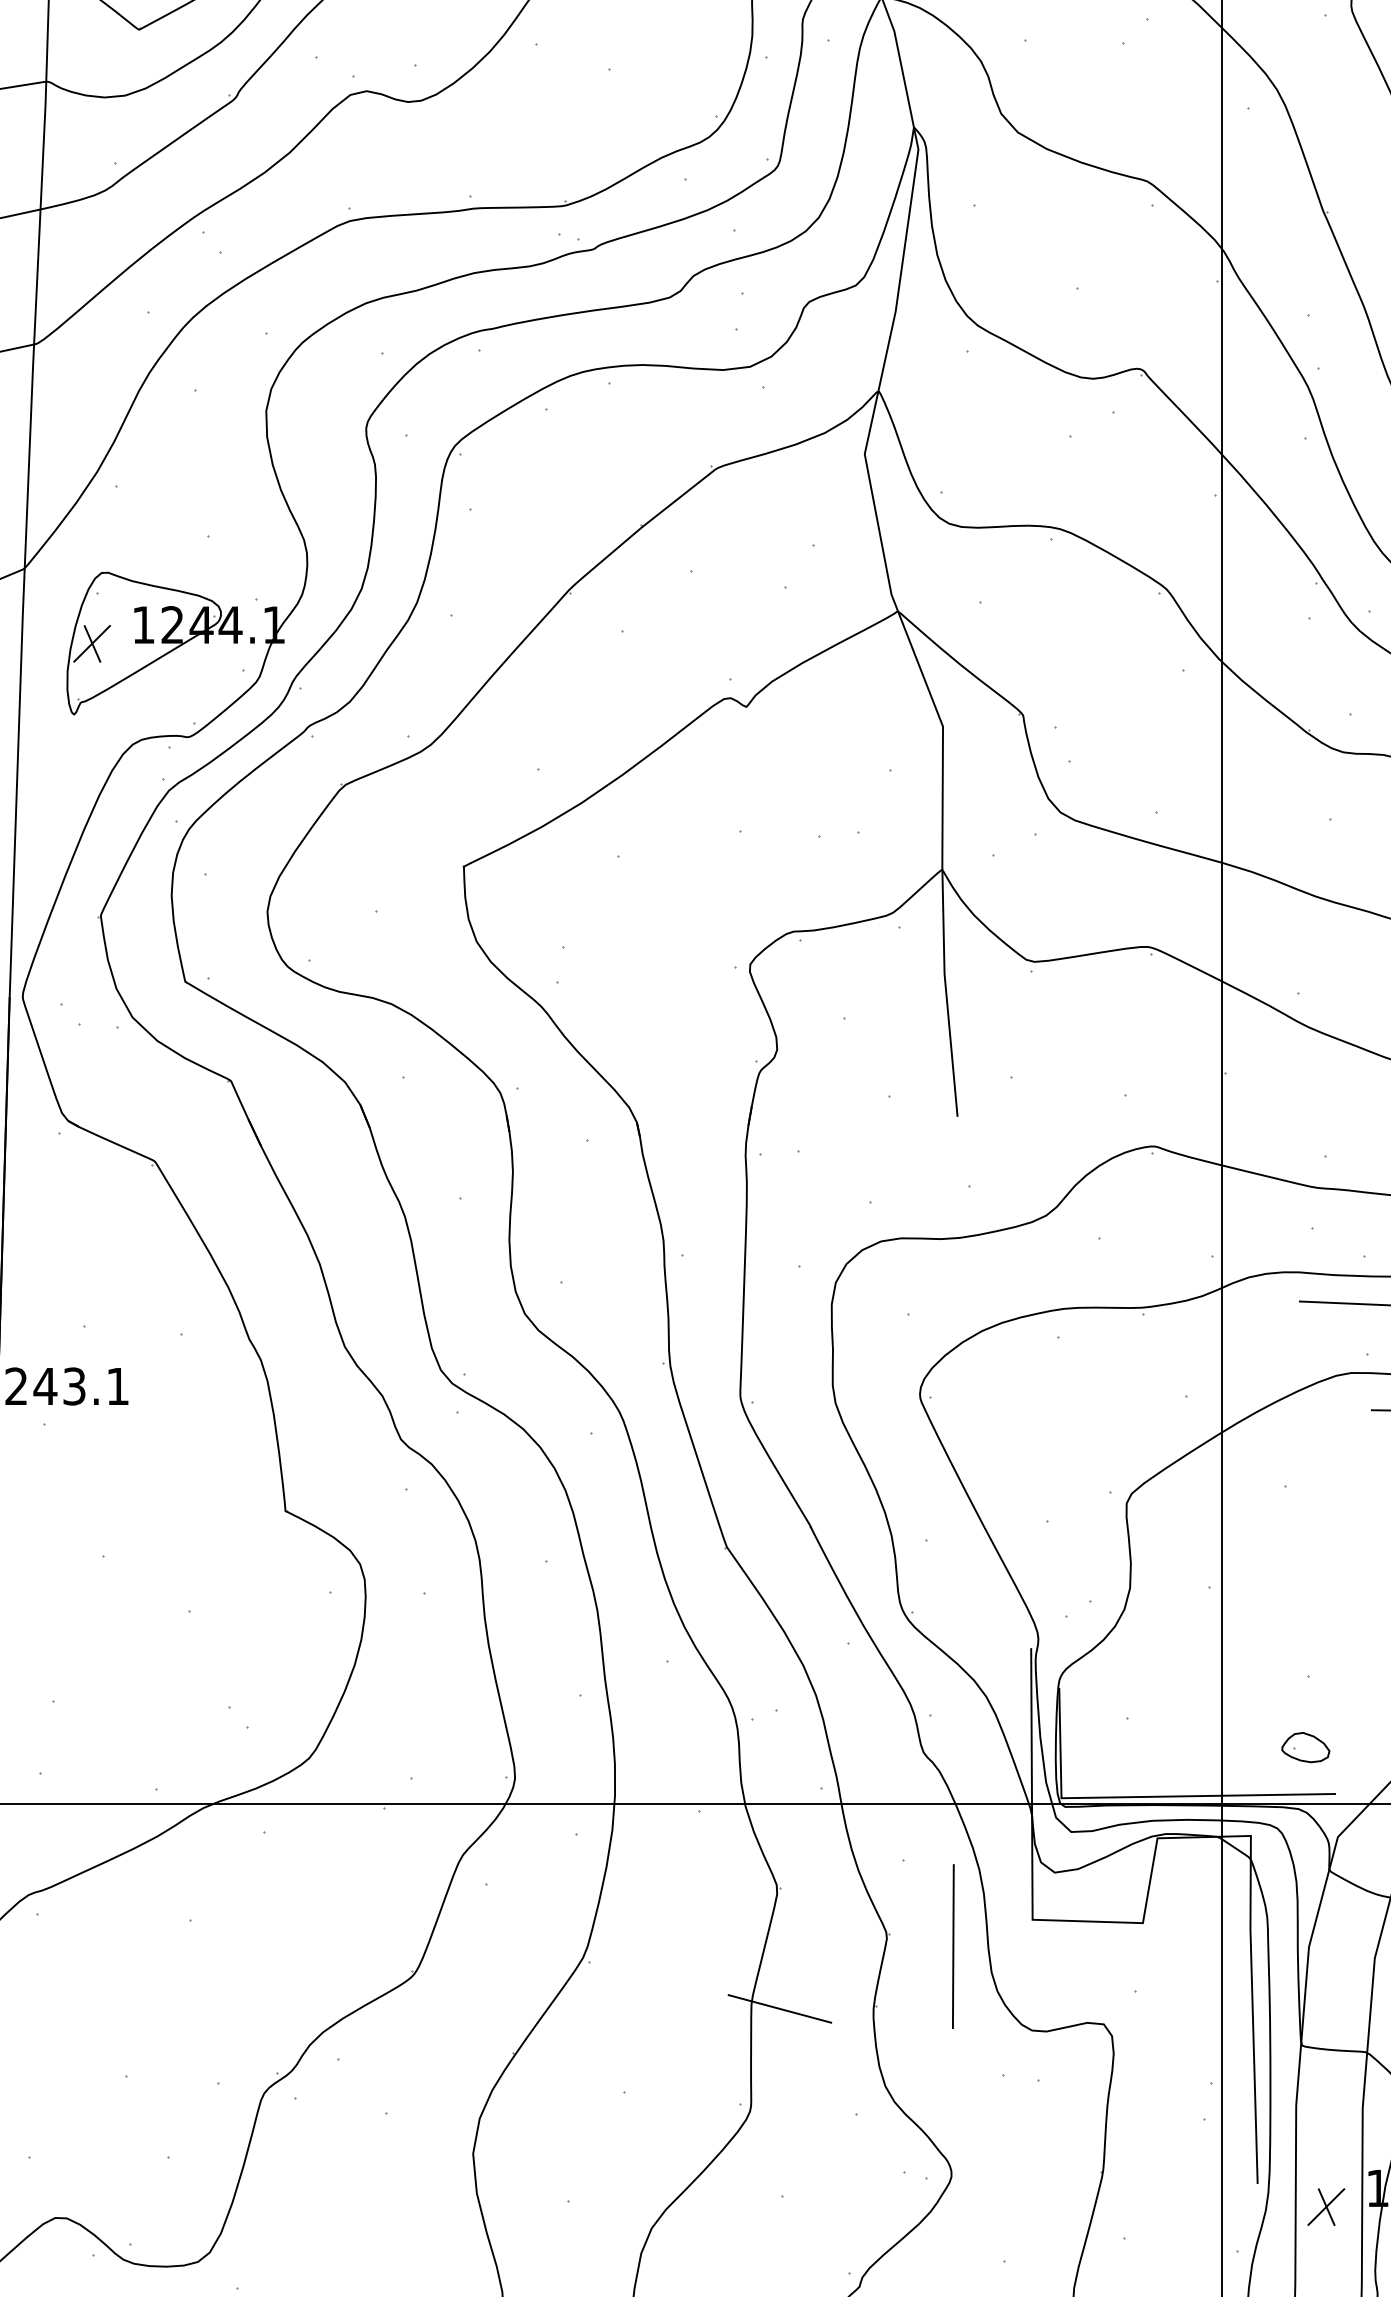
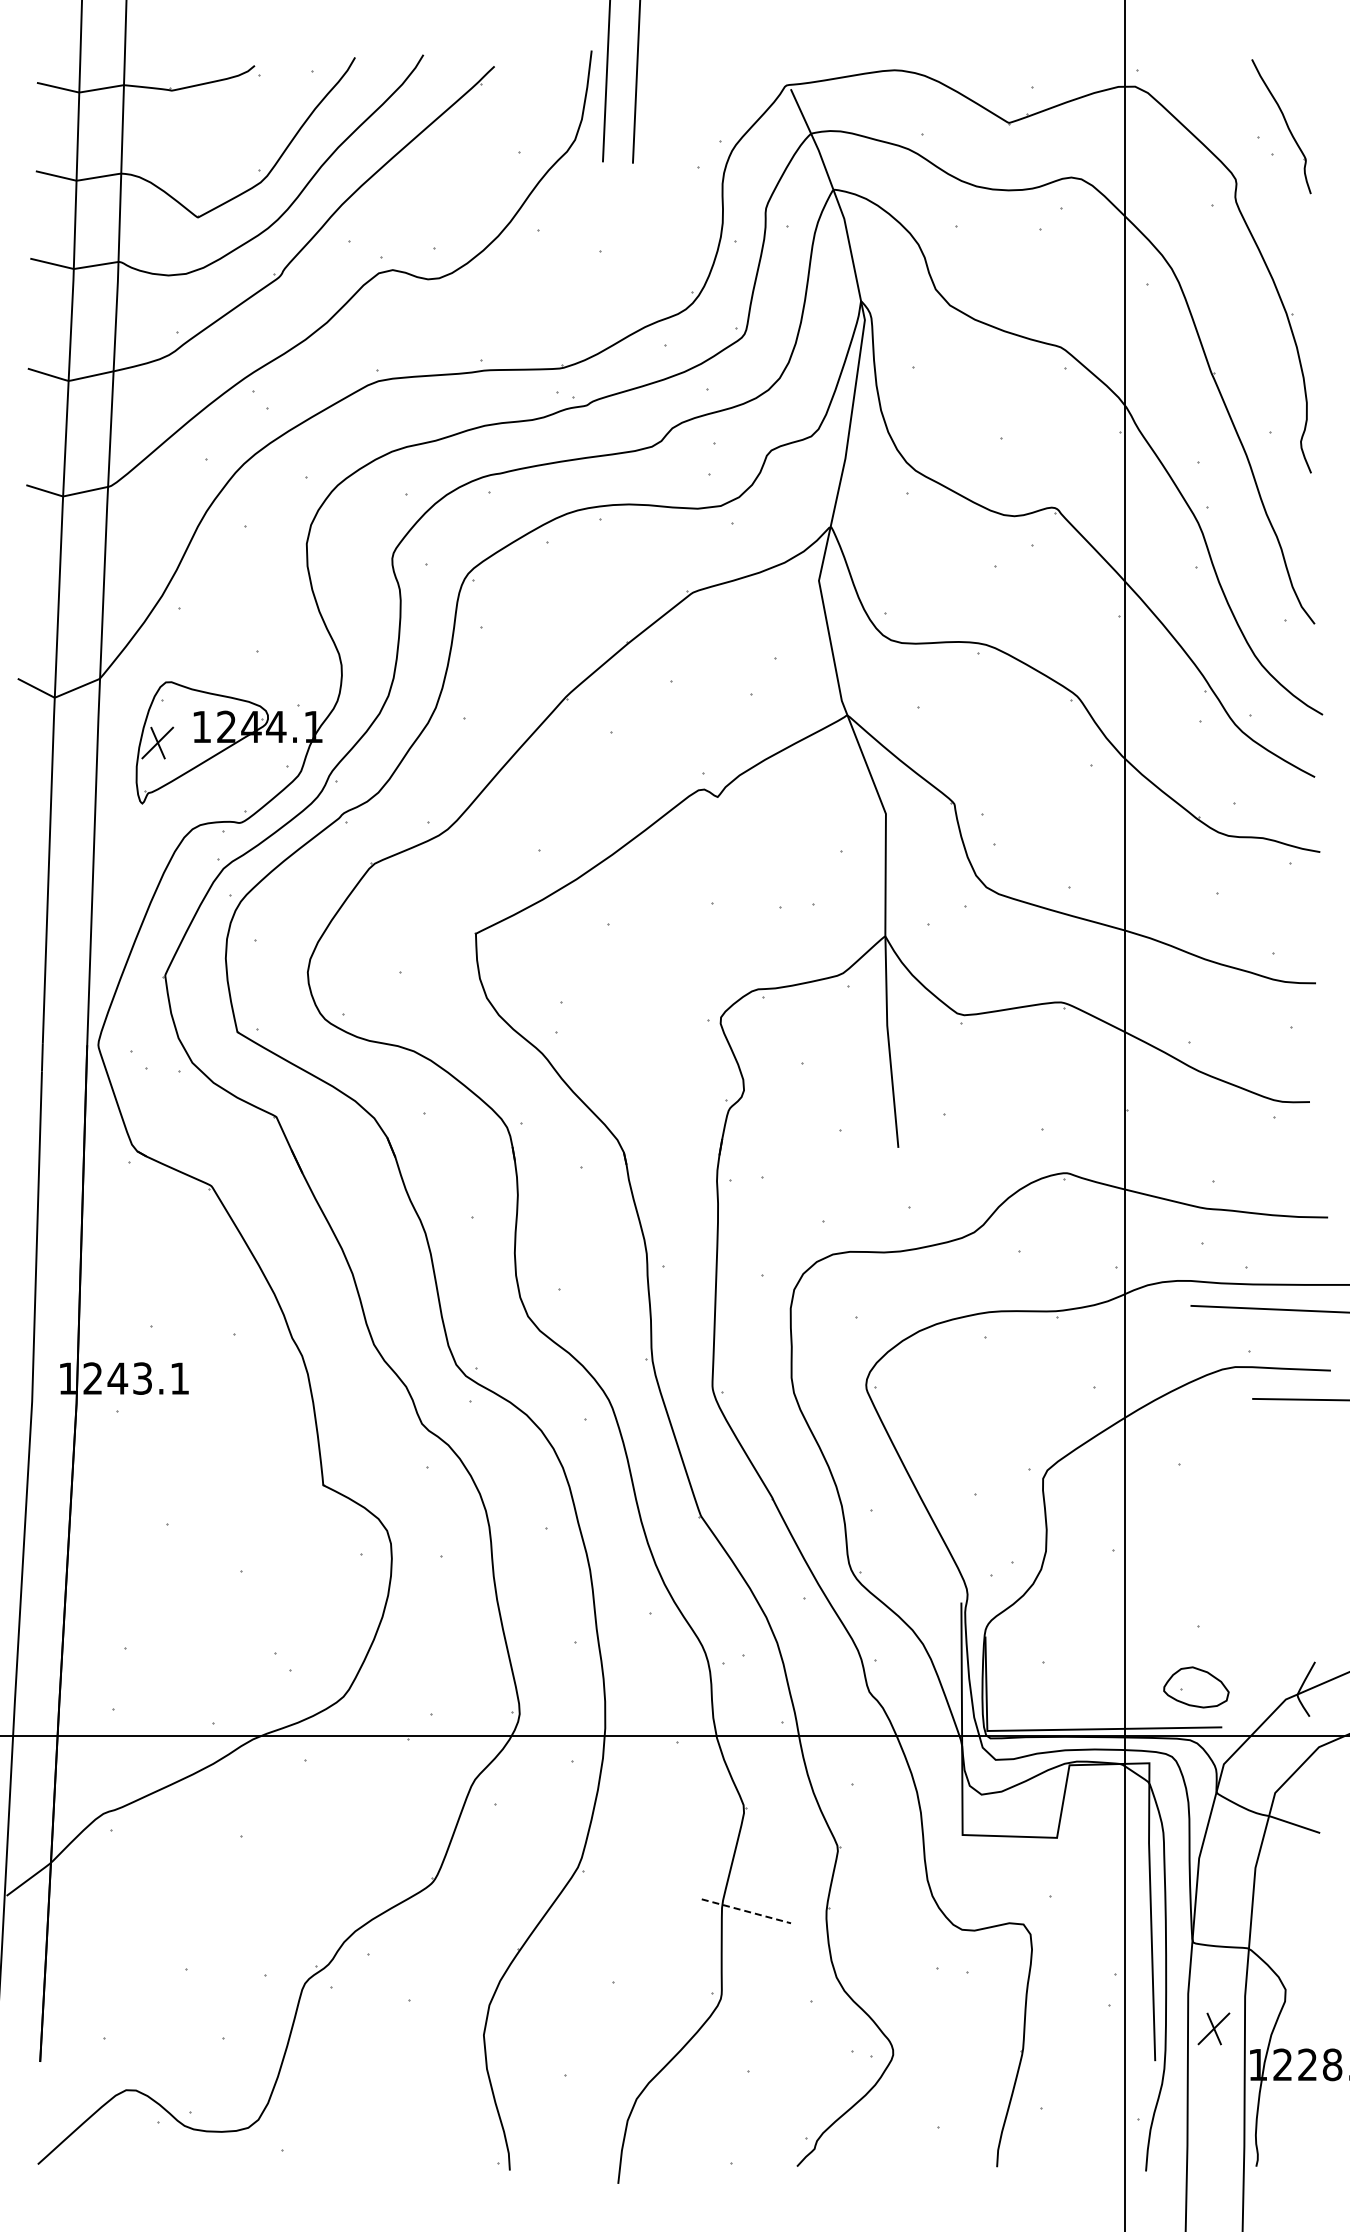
part: (1305, 1747) -> (1196, 1687), size x1.6
line: (953, 1946) -> (894, 1857), removed
line: (780, 2009) -> (746, 1911), solid -> dashed
part: (1325, 2206) -> (1213, 2028), moved

